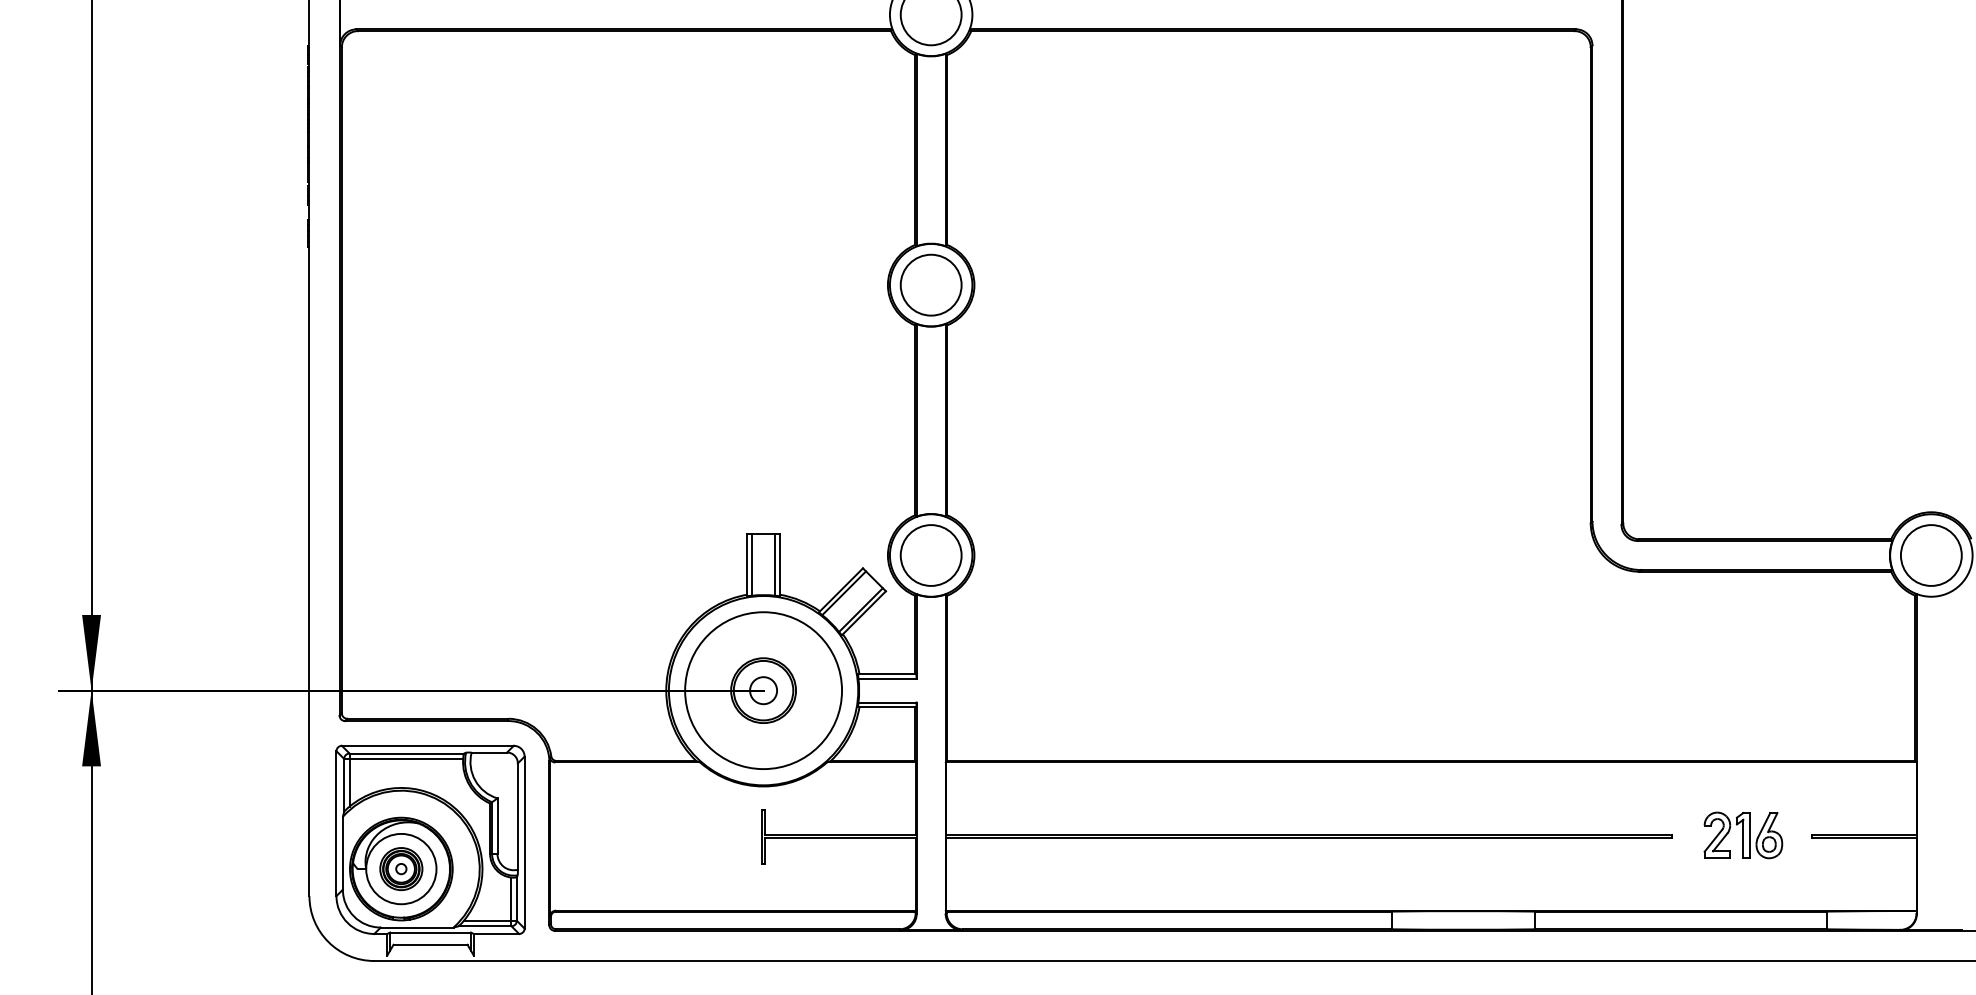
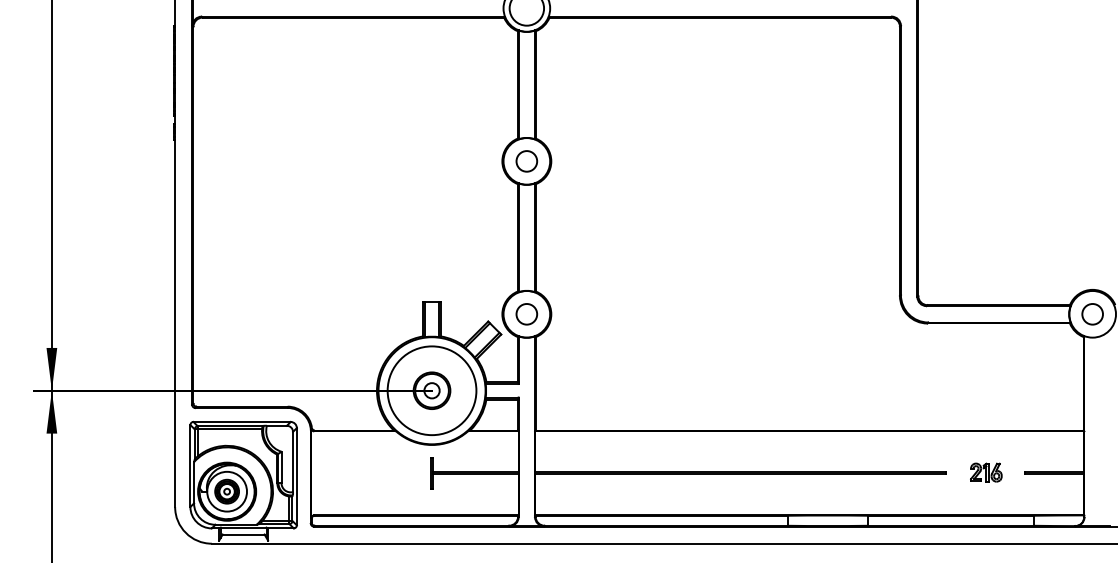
circle: (930, 285) -> (526, 161), size x0.6
circle: (930, 555) -> (526, 314), size x0.6
circle: (1931, 555) -> (1092, 314), size x0.6
part: (1743, 835) -> (986, 472), size x0.7

